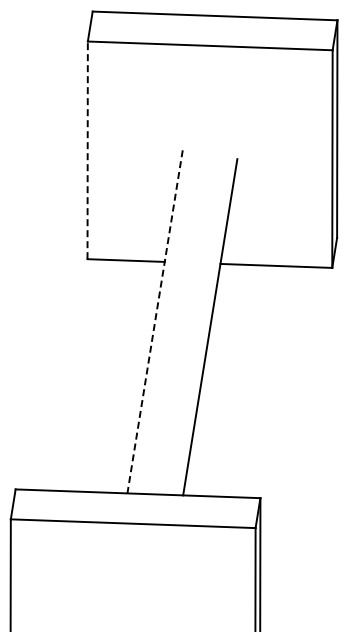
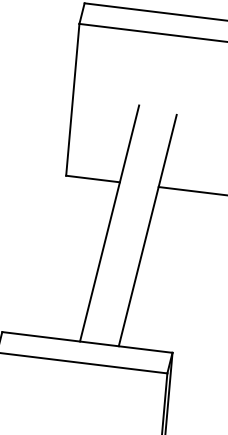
line: (87, 150) -> (72, 99), dashed -> solid
line: (155, 321) -> (109, 223), dashed -> solid

